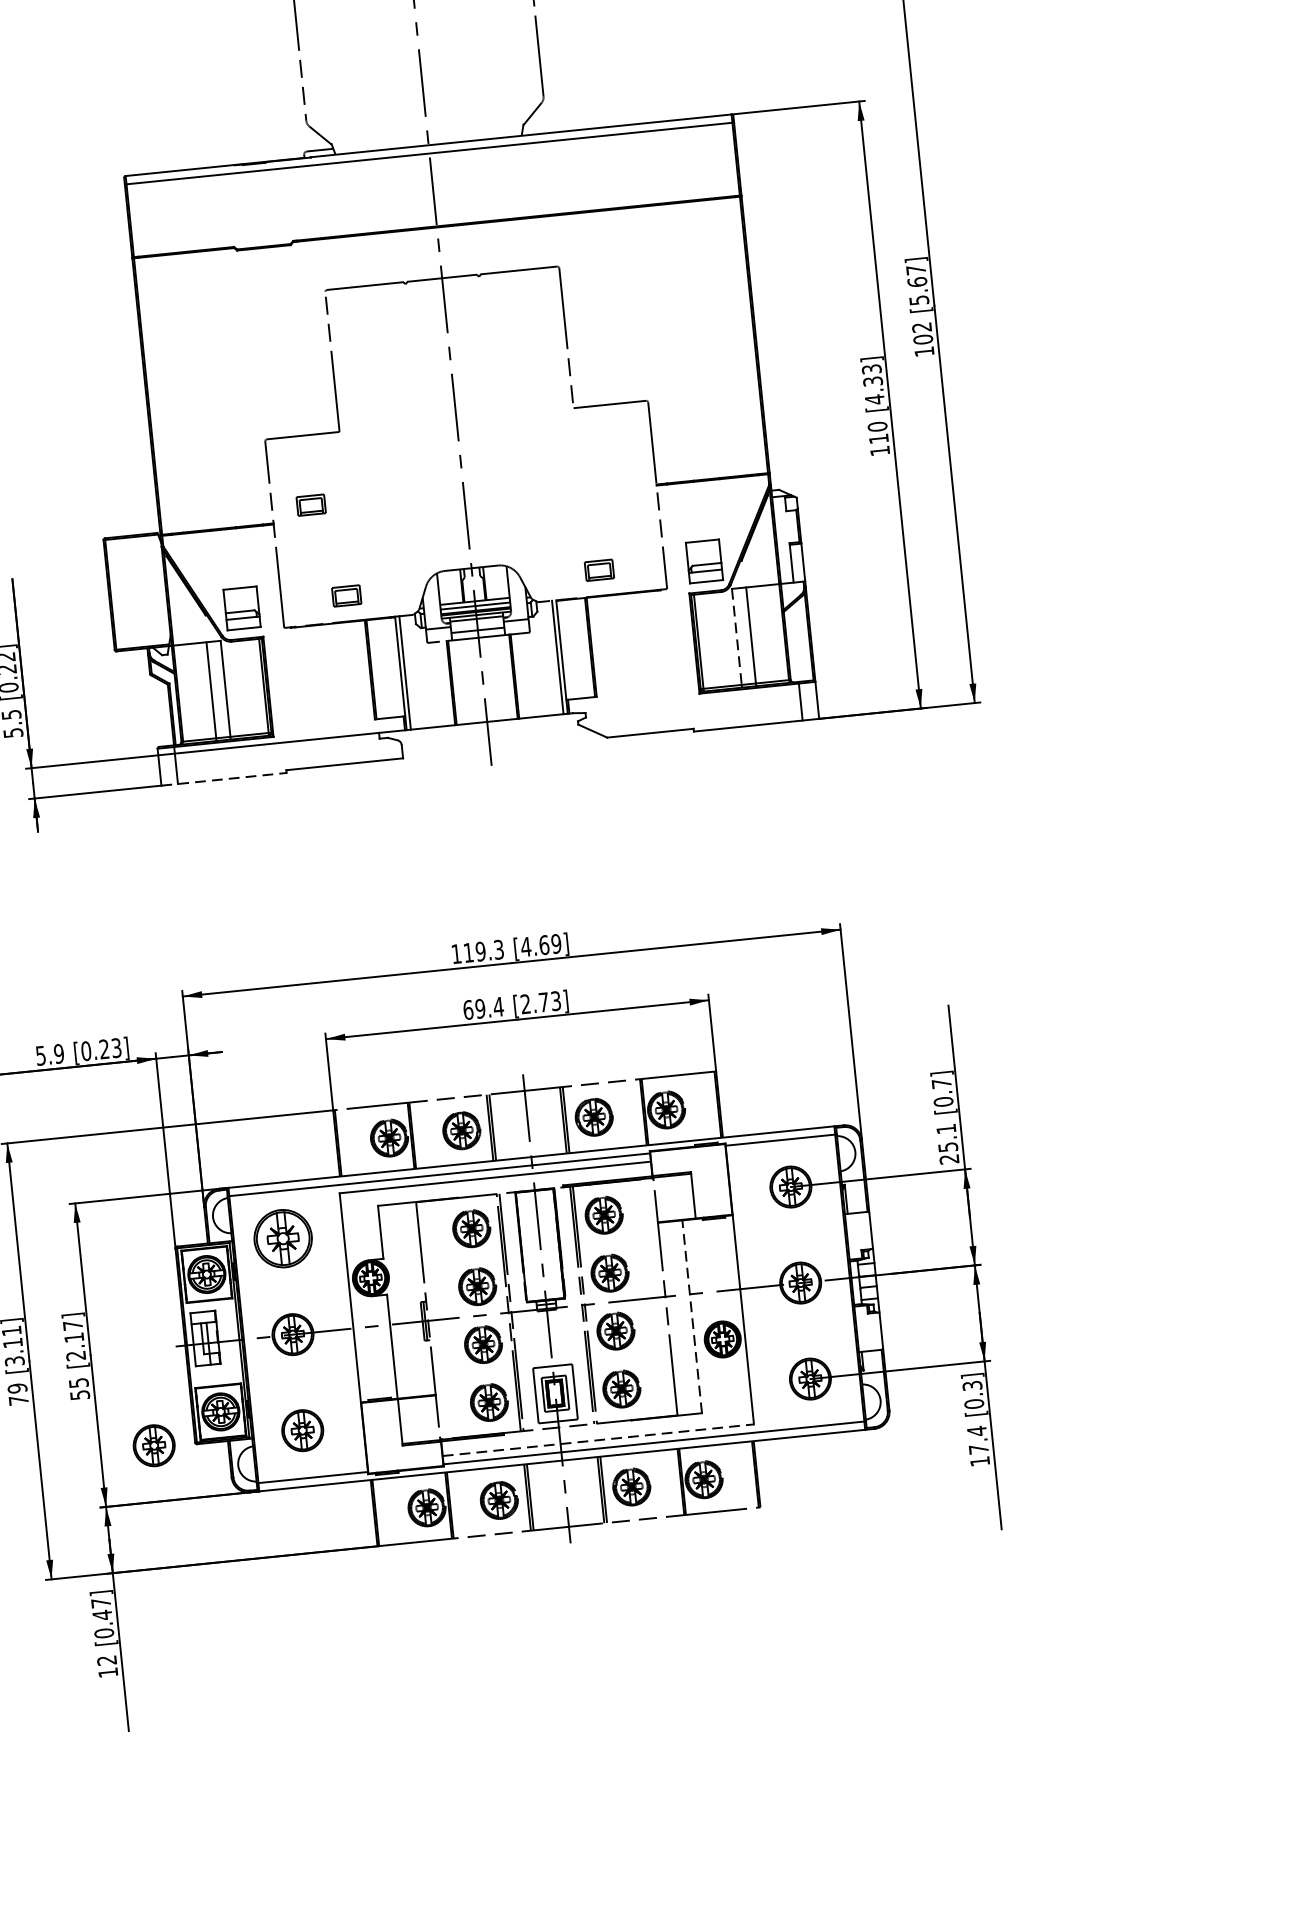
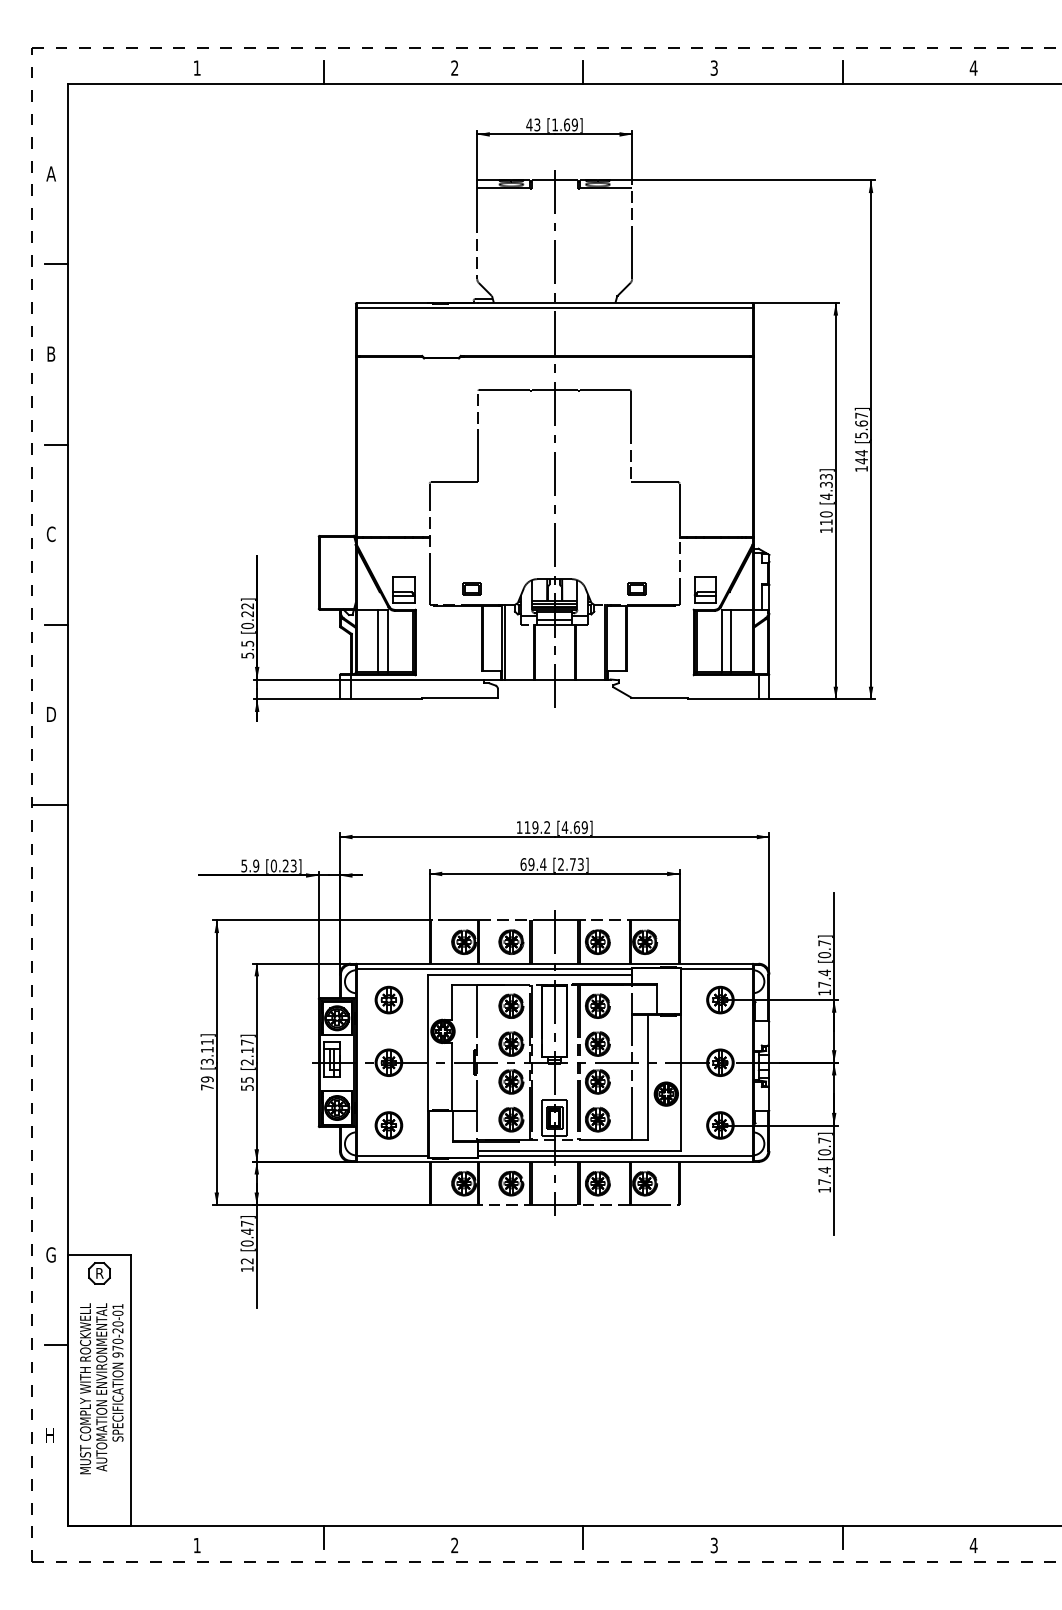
text: (922, 334) -> (861, 457), 102 -> 144
part: (310, 504) -> (454, 527), removed
line: (736, 637) -> (721, 641), dashed -> solid
line: (223, 779) -> (380, 699), dashed -> solid
text: (499, 949) -> (547, 827), 119.3 -> 119.2
text: (947, 1143) -> (824, 982), 25.1 -> 17.4
part: (282, 1237) -> (388, 999), size x0.71
line: (692, 1316) -> (648, 1077), dashed -> solid
text: (972, 1385) -> (824, 1140), [0.3] -> [0.7]
line: (598, 1440) -> (579, 1151), dashed -> solid
part: (153, 1445) -> (291, 1125), removed

